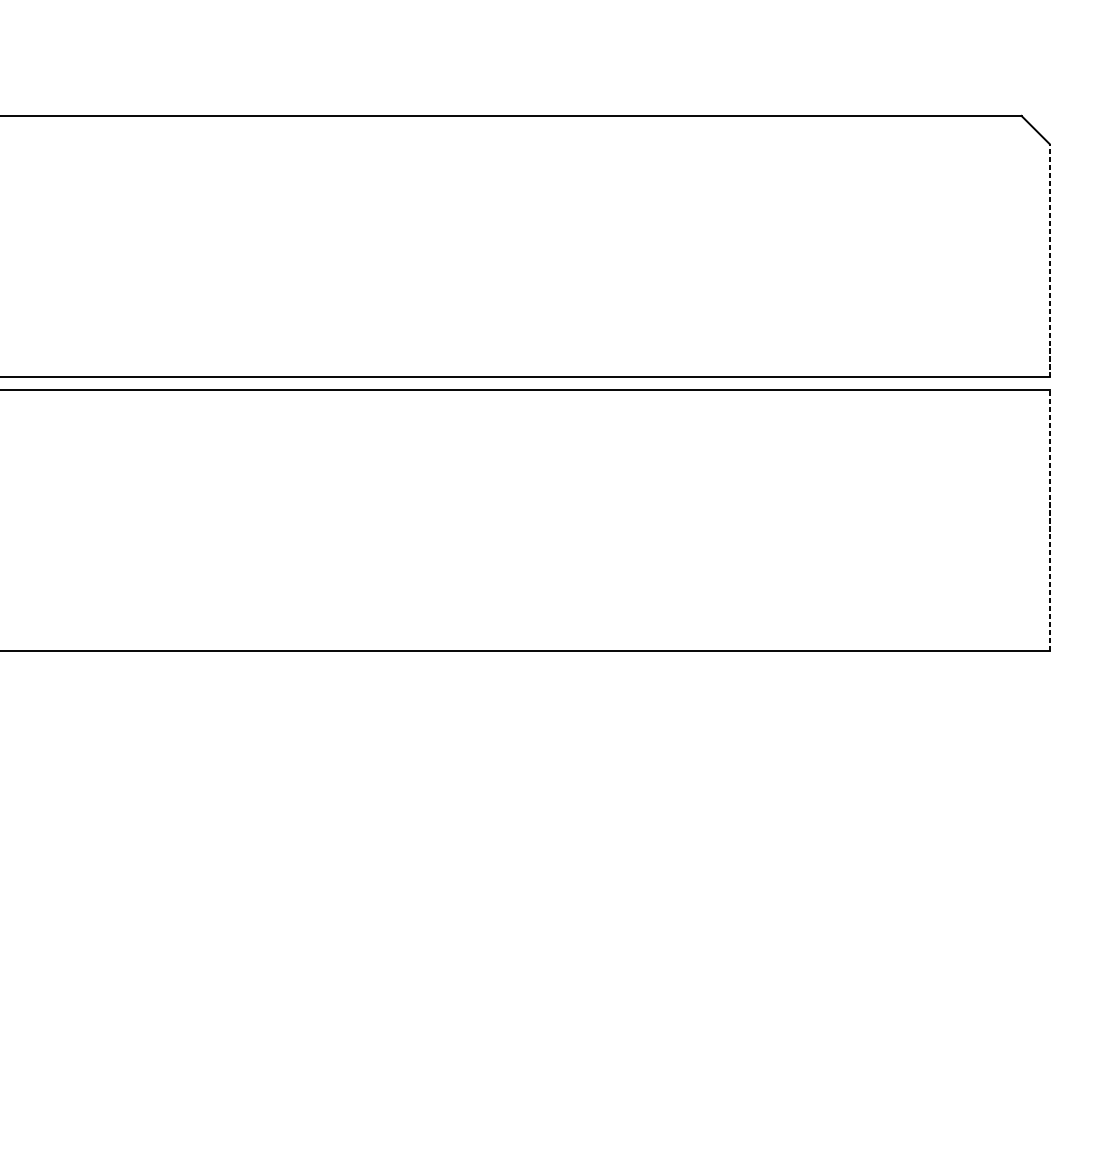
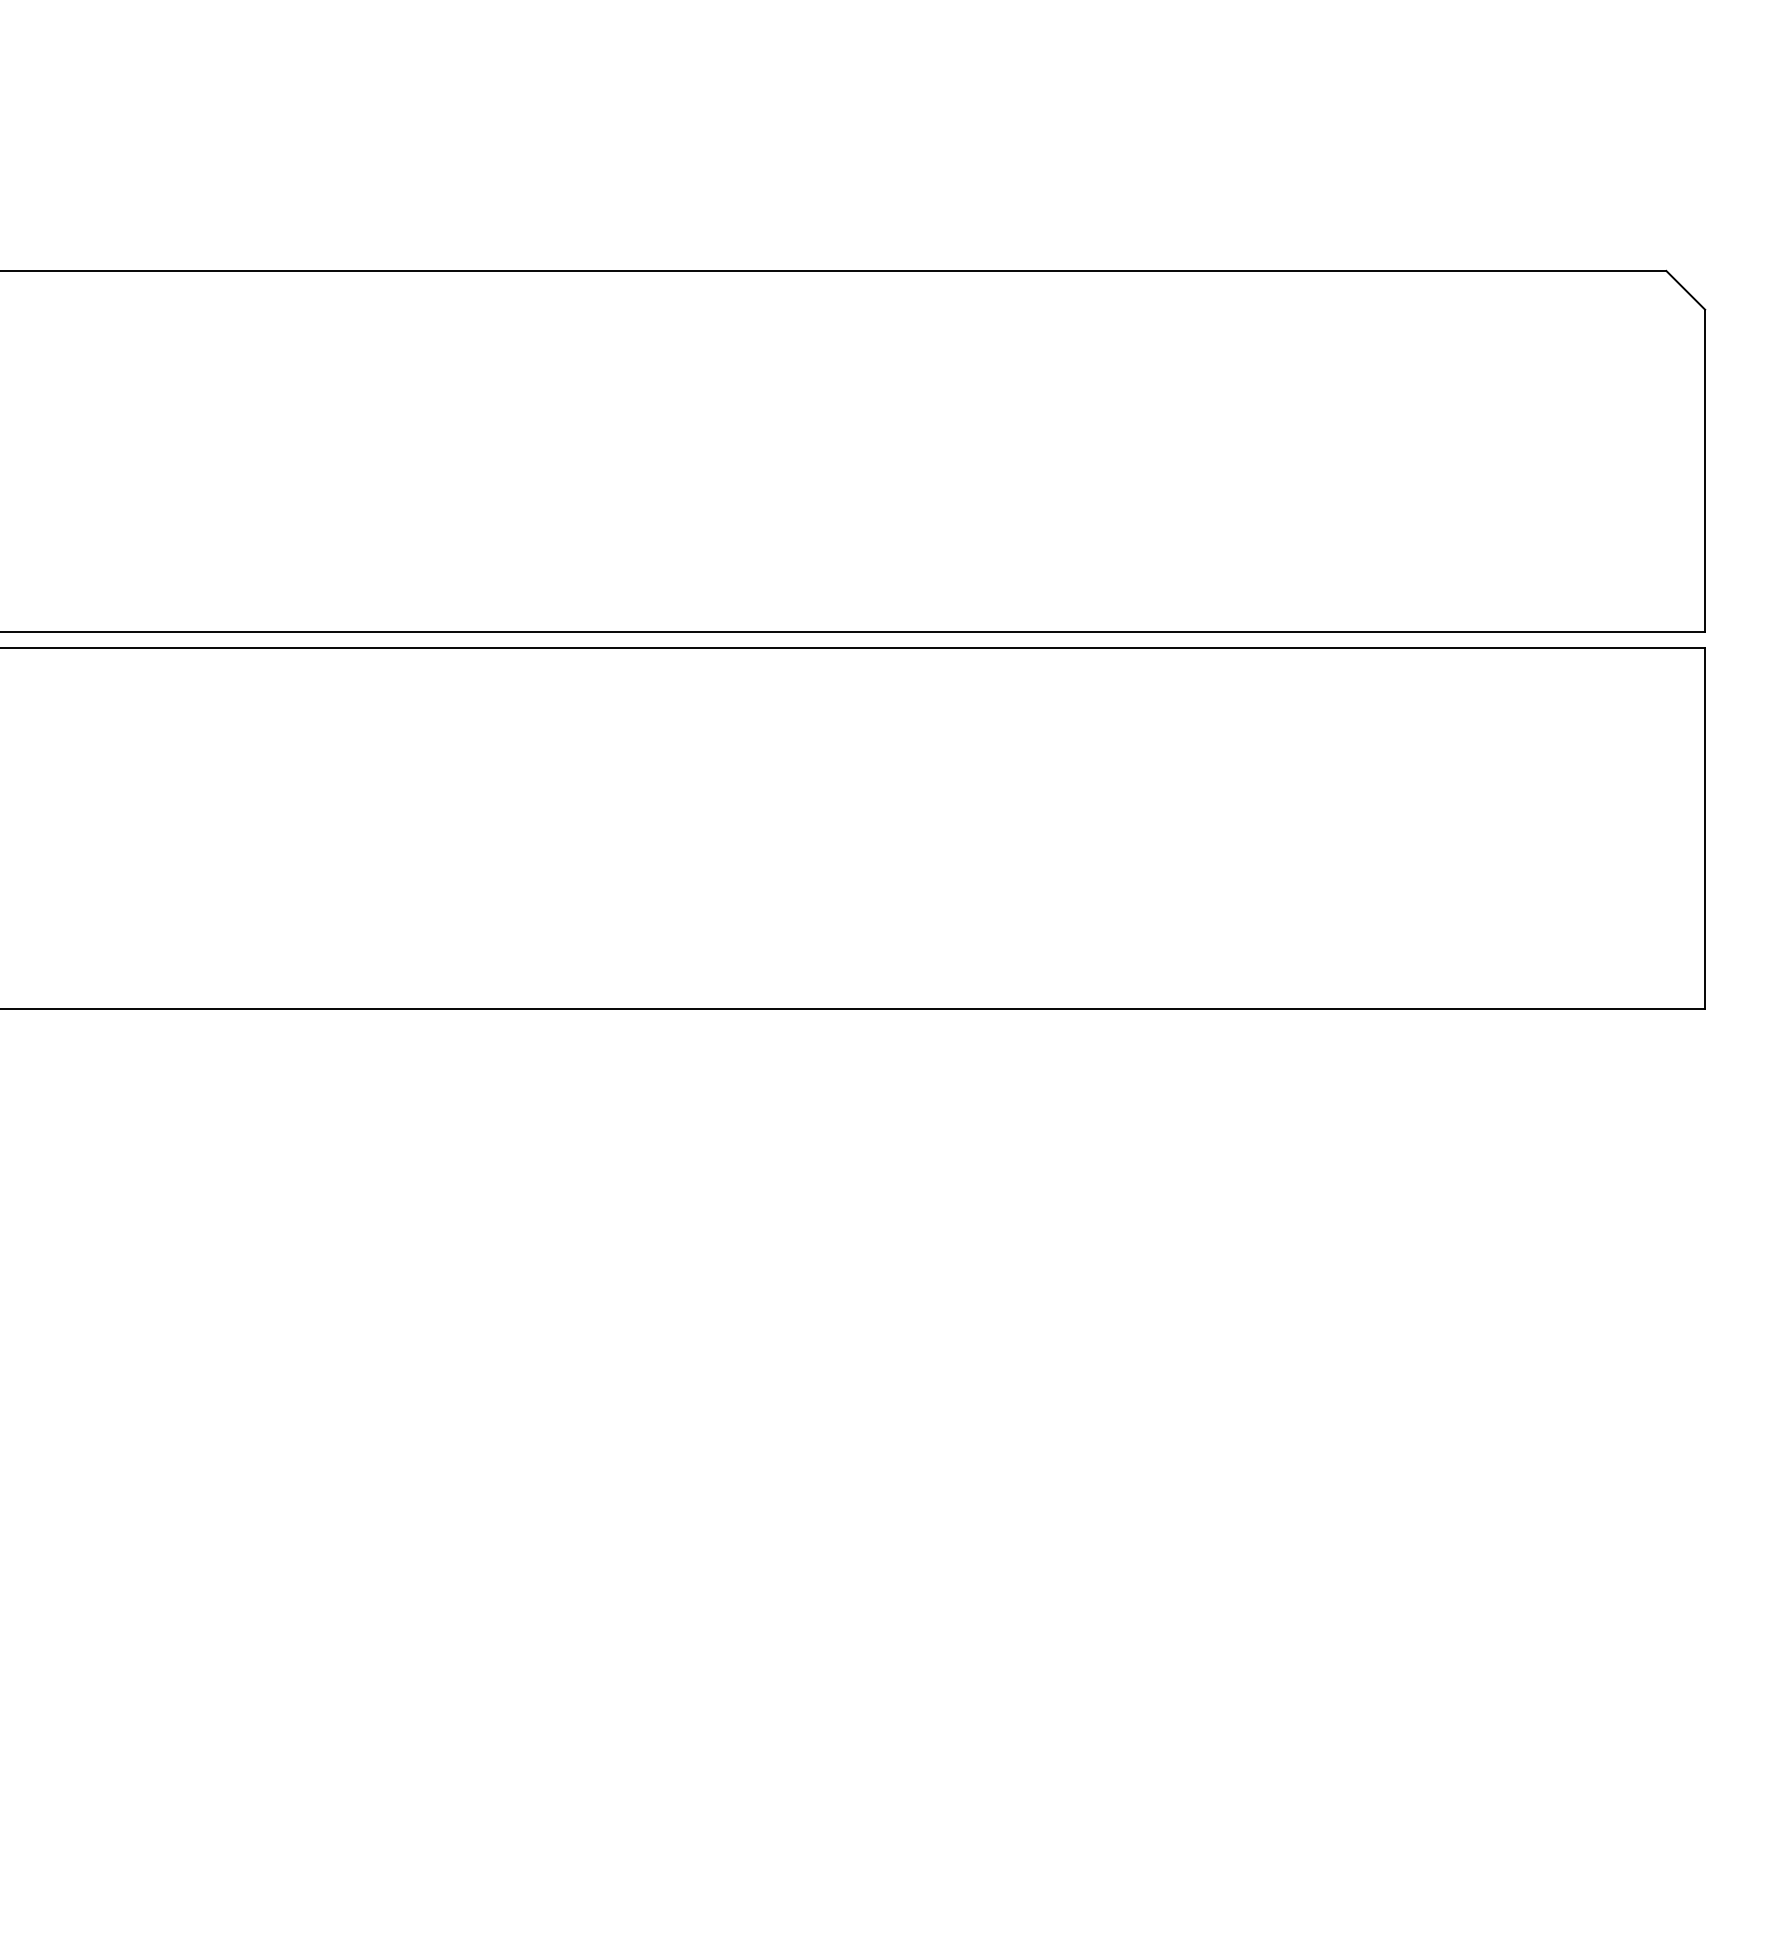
line: (1049, 260) -> (1705, 470), dashed -> solid
line: (1049, 520) -> (1705, 828), dashed -> solid

